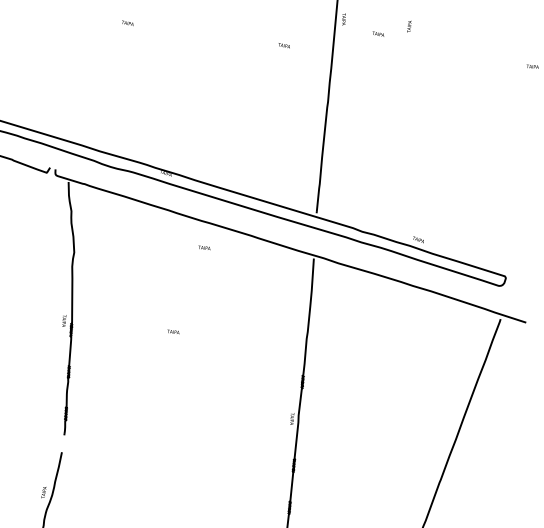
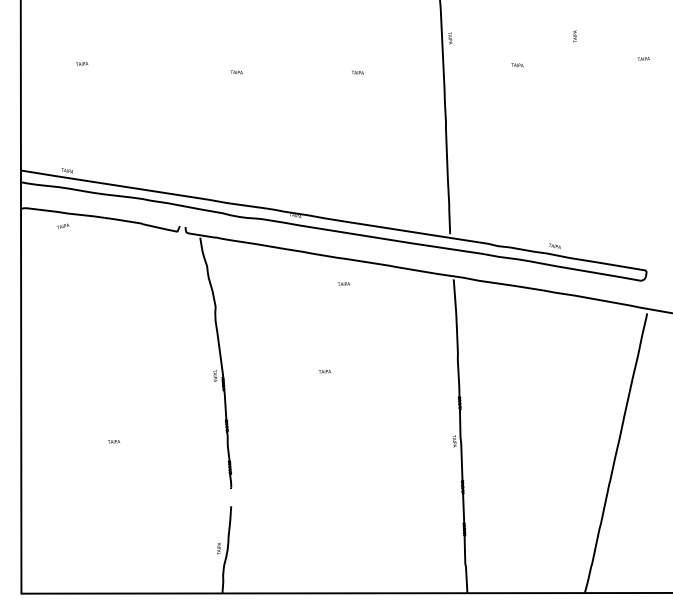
text: (408, 26) -> (574, 36), moved
text: (378, 34) -> (517, 65), moved
text: (284, 45) -> (357, 72), moved

